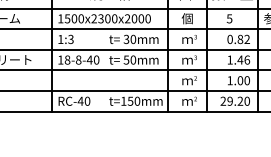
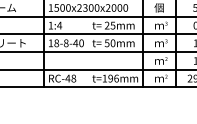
text: (70, 39) -> (59, 25), 1:3 -> 1:4
text: (129, 39) -> (109, 25), 30mm -> 25mm
text: (133, 100) -> (113, 77), t=150mm -> t=196mm
text: (87, 101) -> (73, 78), RC-40 -> RC-48

